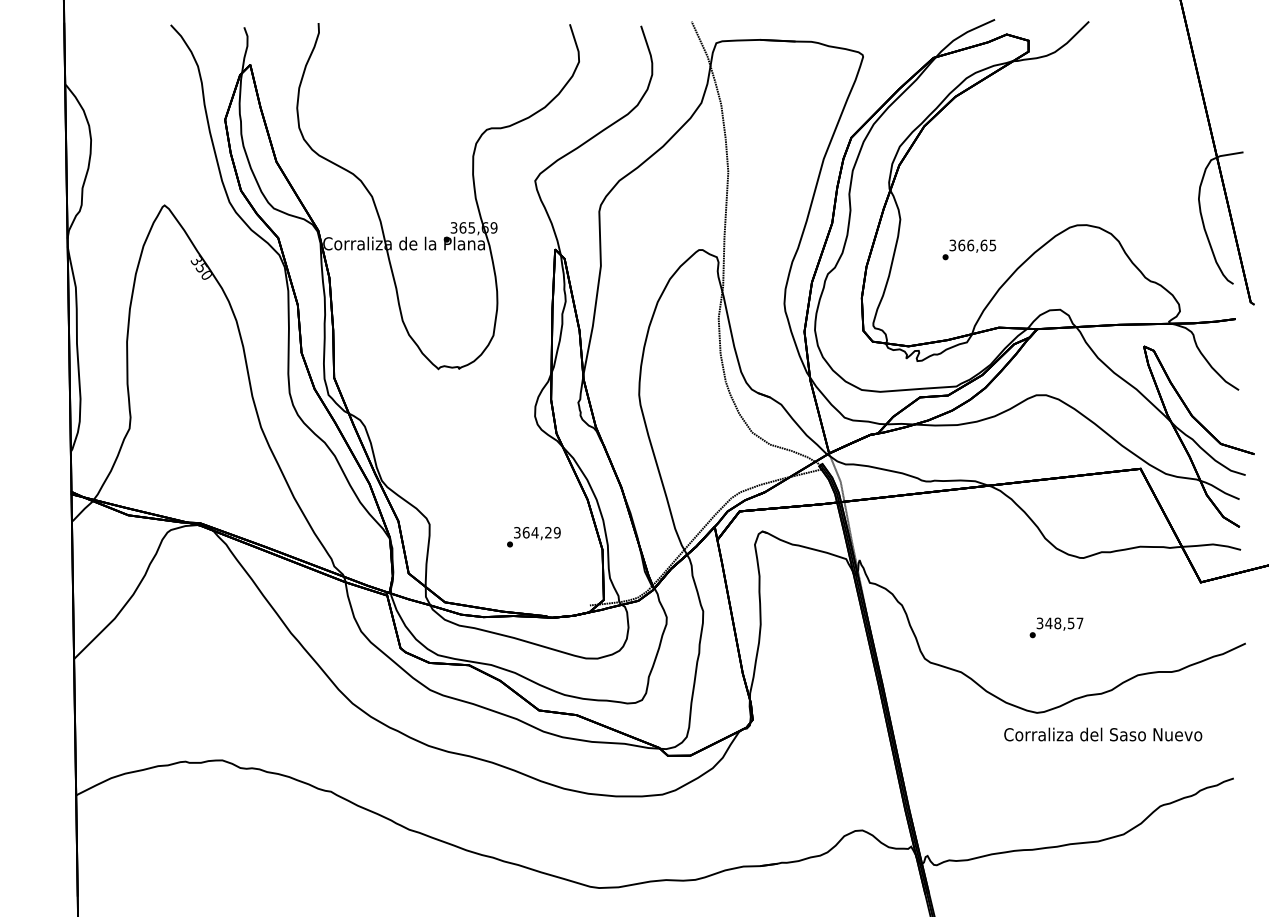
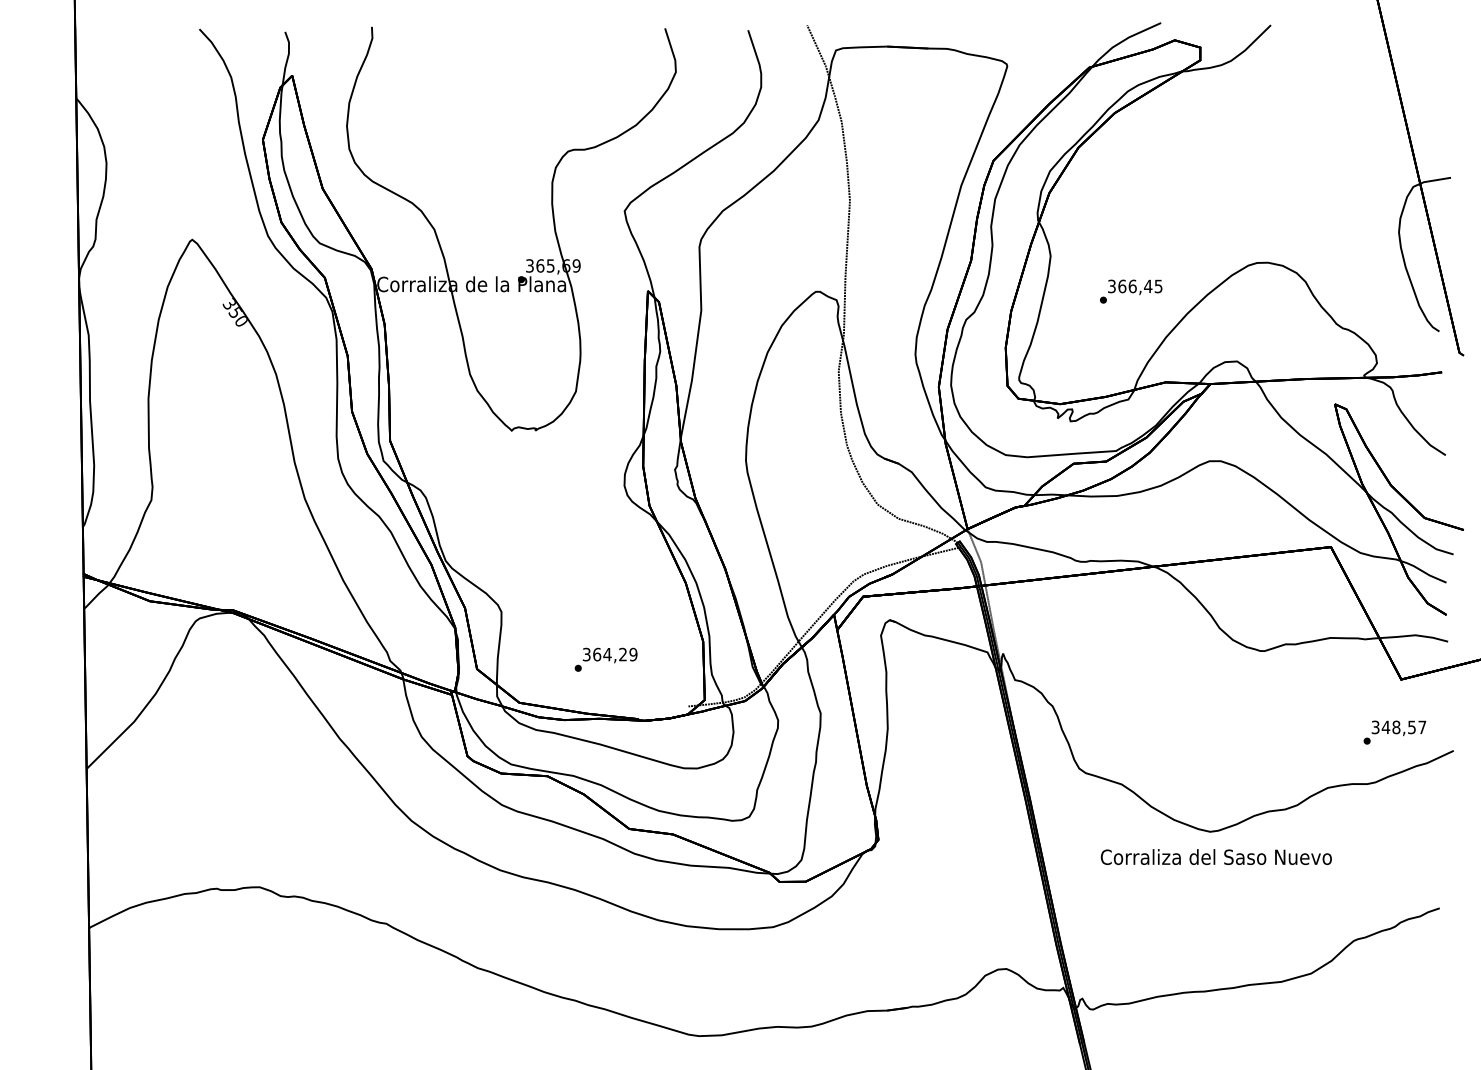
text: (984, 245) -> (1148, 286), 366,65 -> 366,45
text: (533, 536) -> (605, 659), moved
text: (1056, 627) -> (1394, 732), moved
text: (1102, 734) -> (1215, 856), moved

